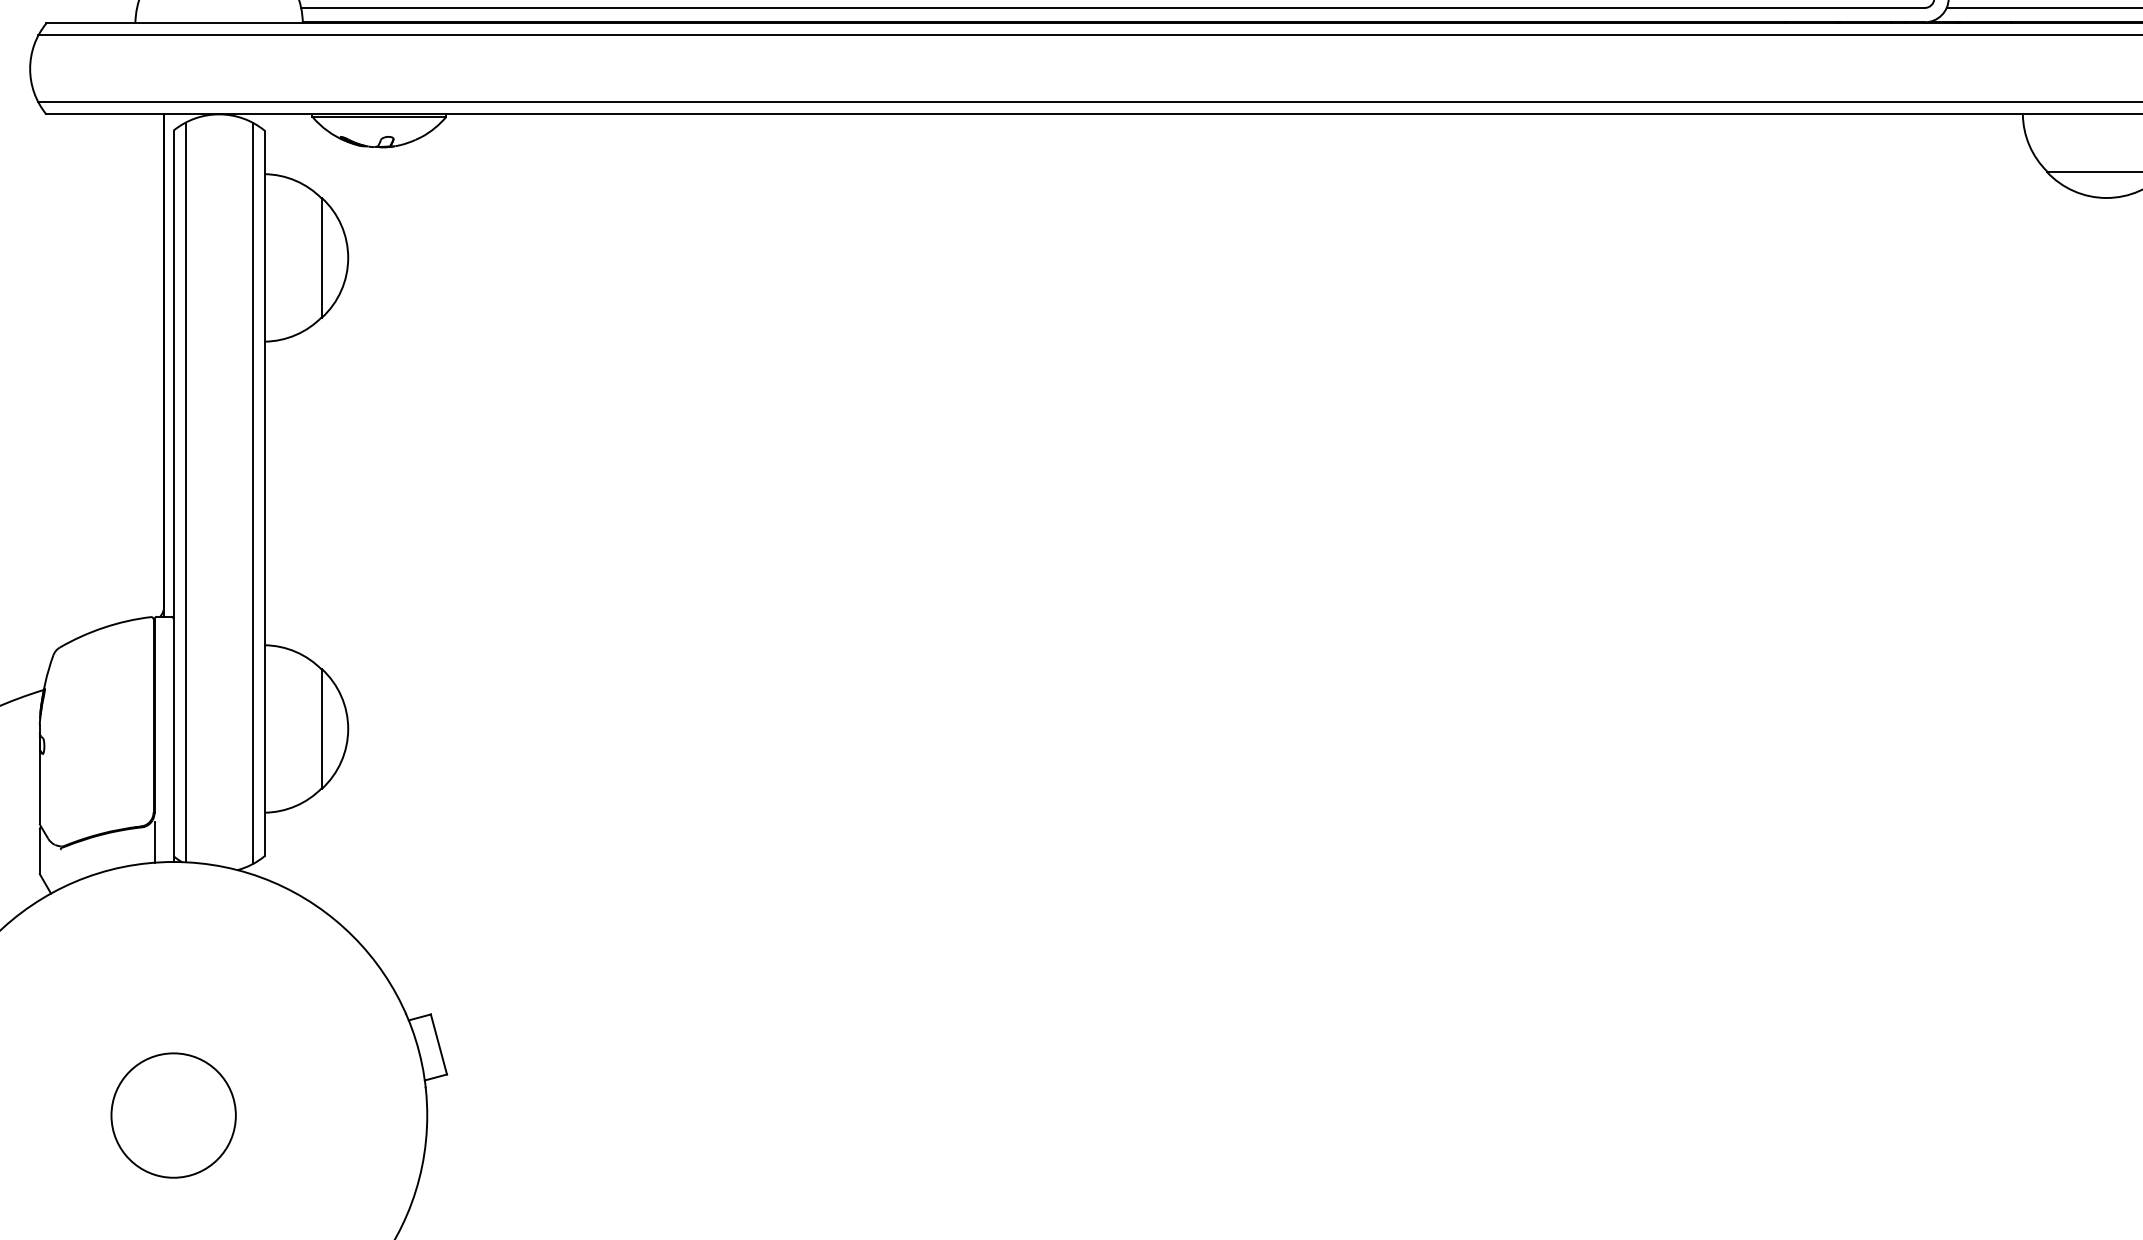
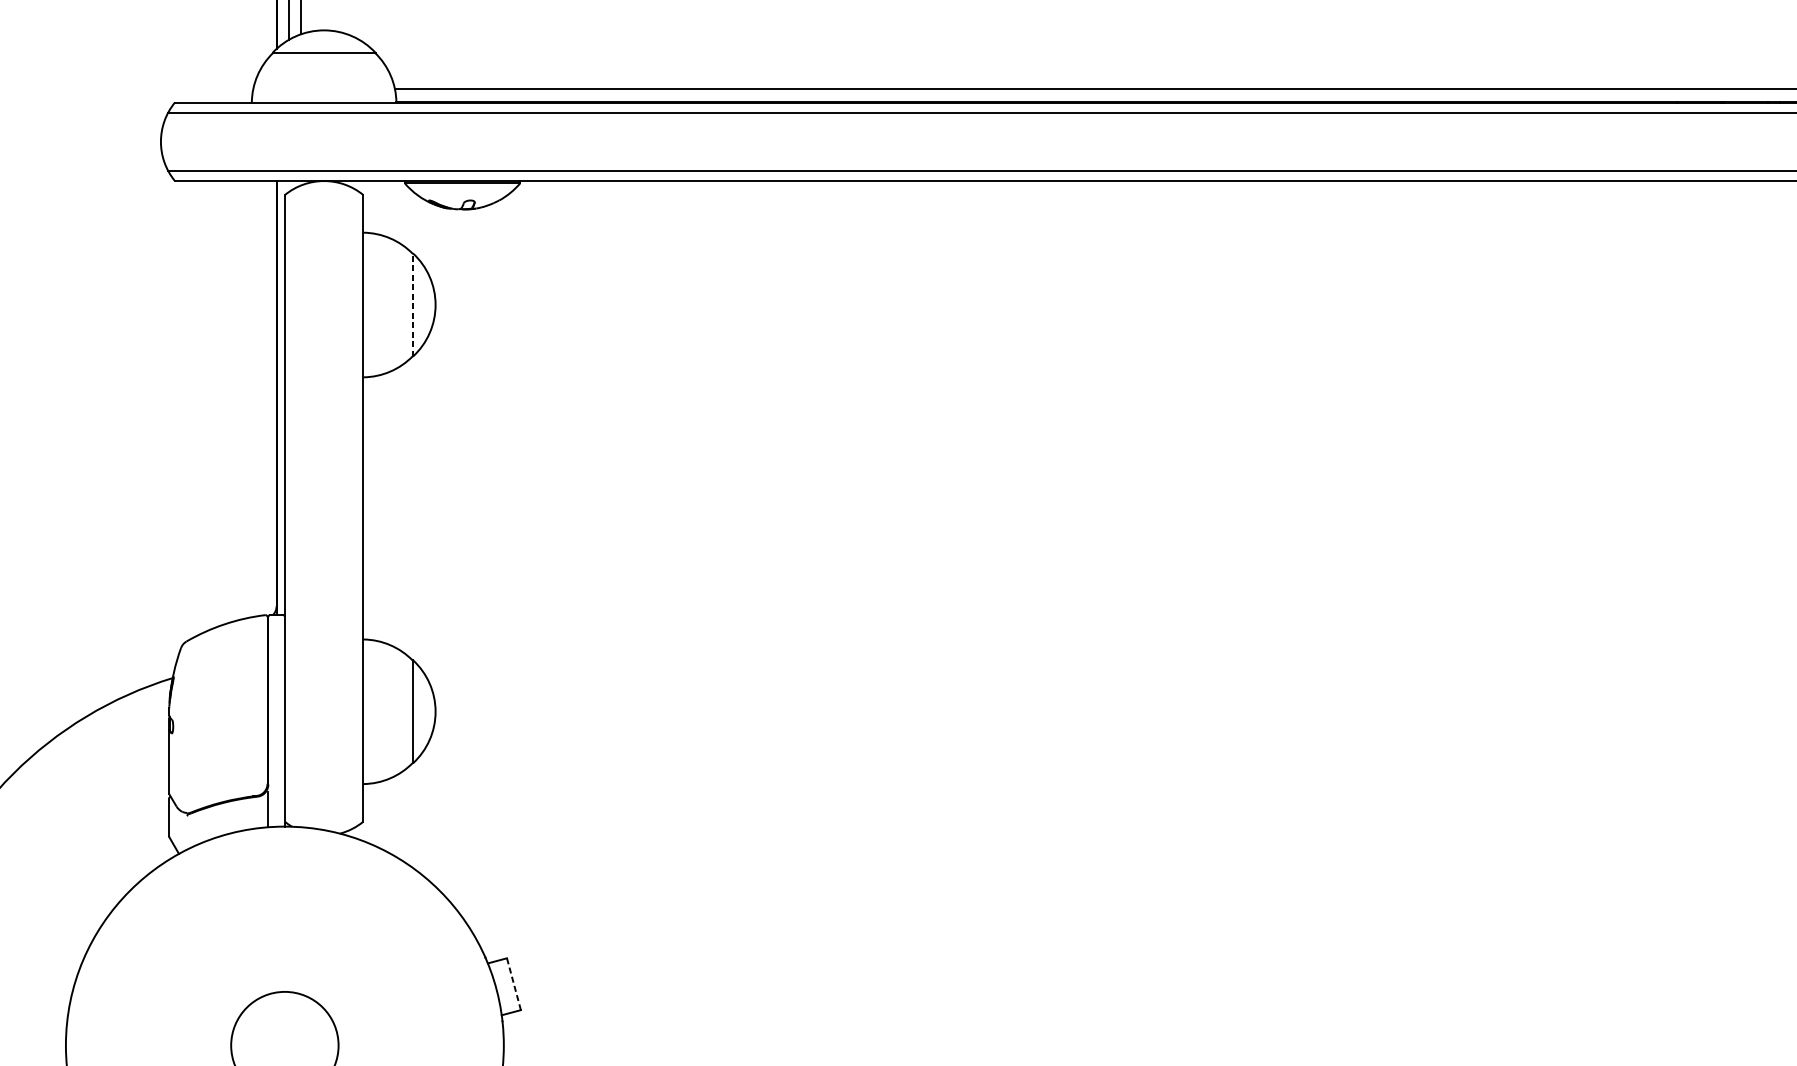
line: (322, 257) -> (413, 304), solid -> dashed
line: (185, 492) -> (295, 507), removed
line: (252, 493) -> (352, 508), removed
line: (438, 1044) -> (513, 984), solid -> dashed

